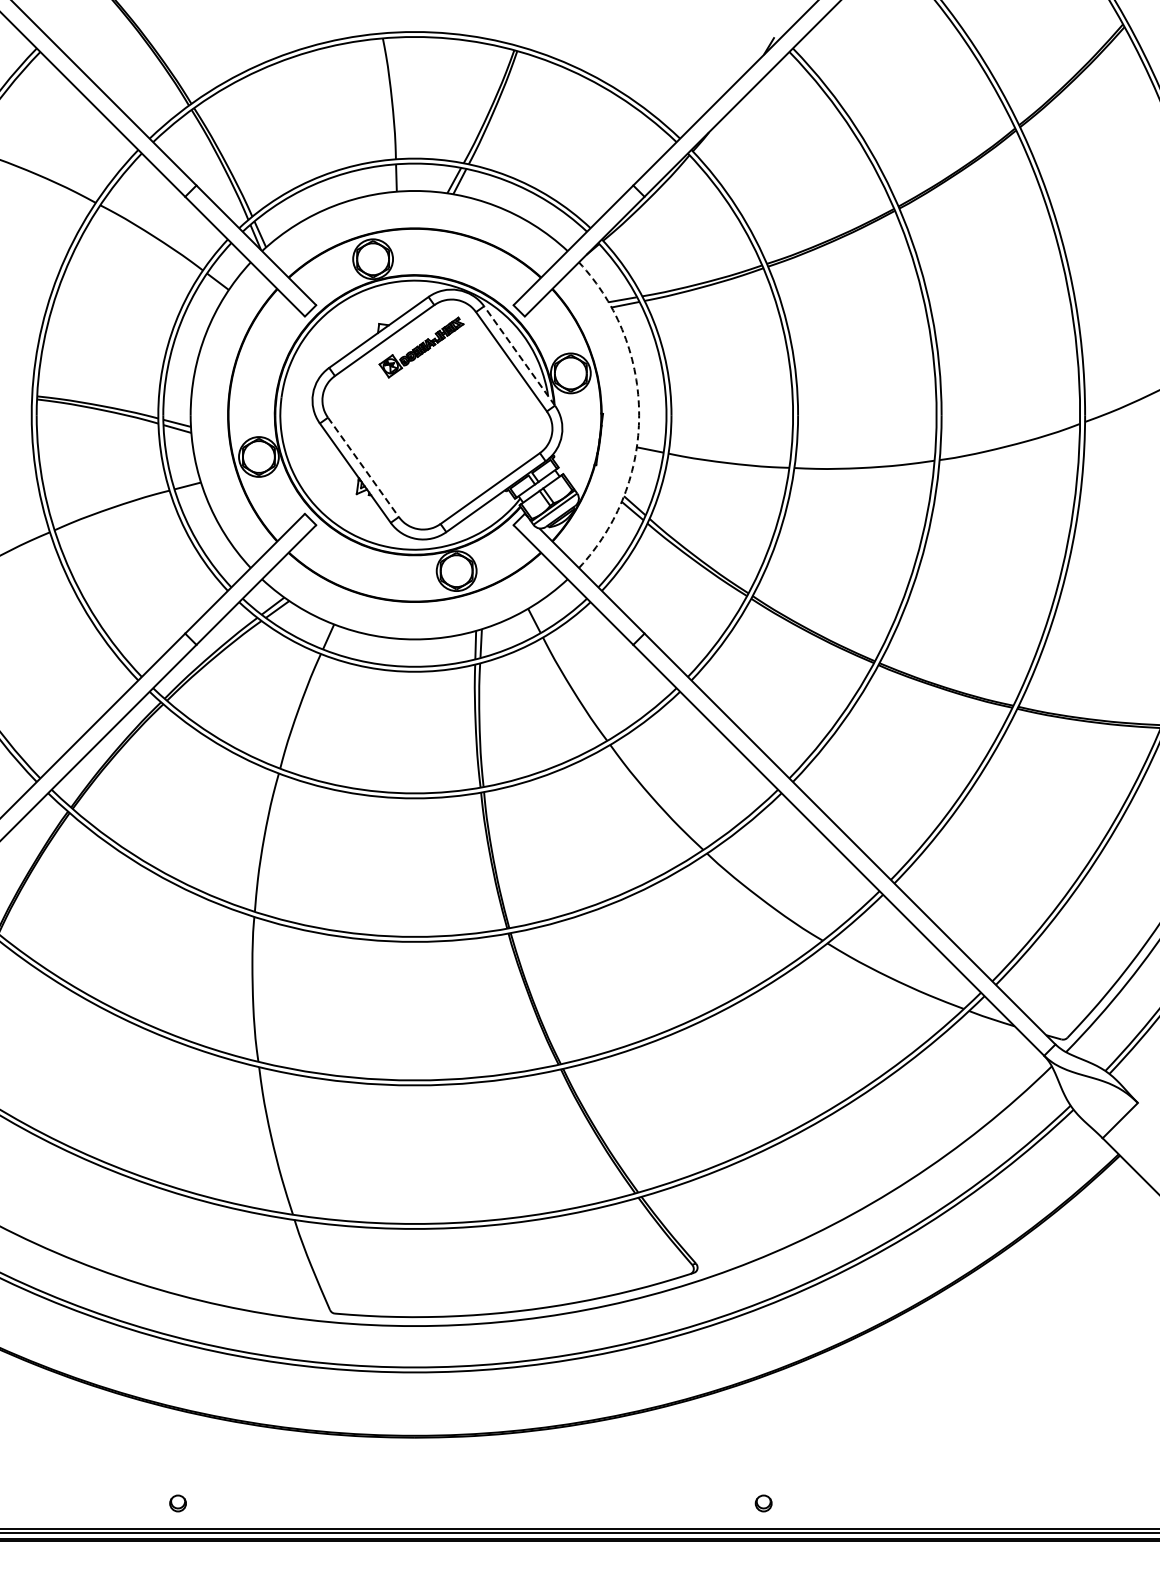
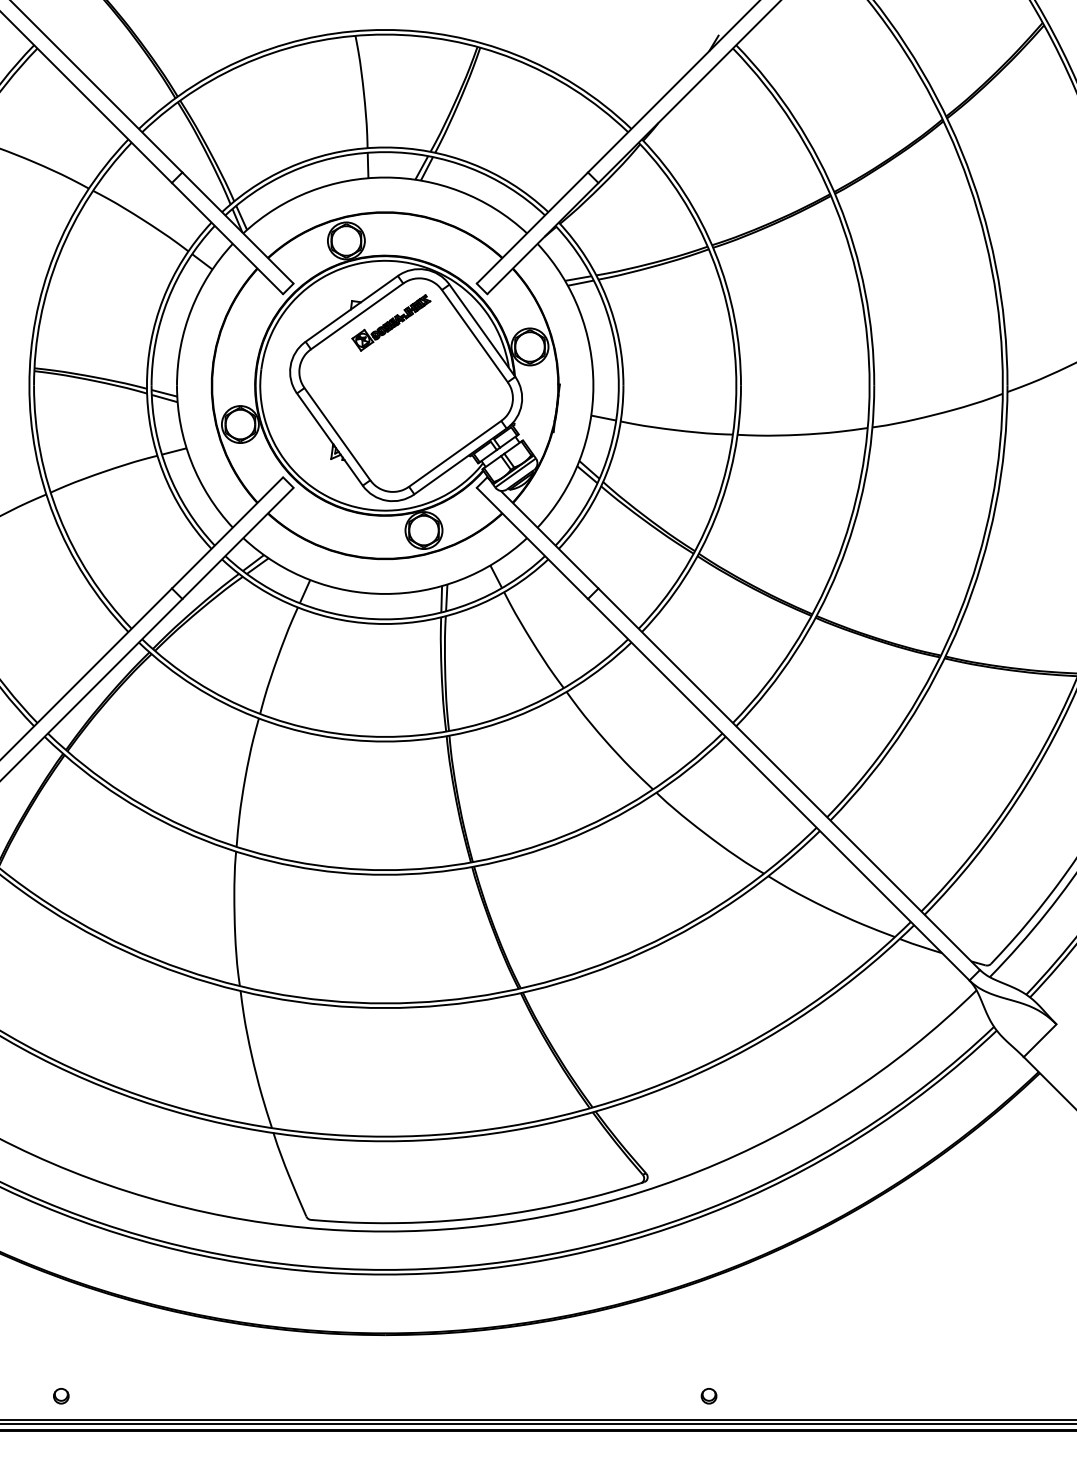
line: (519, 355) -> (482, 330), dashed -> solid
arc: (639, 415) -> (593, 386), dashed -> solid
line: (363, 467) -> (337, 434), dashed -> solid
part: (177, 1503) -> (60, 1396), moved

